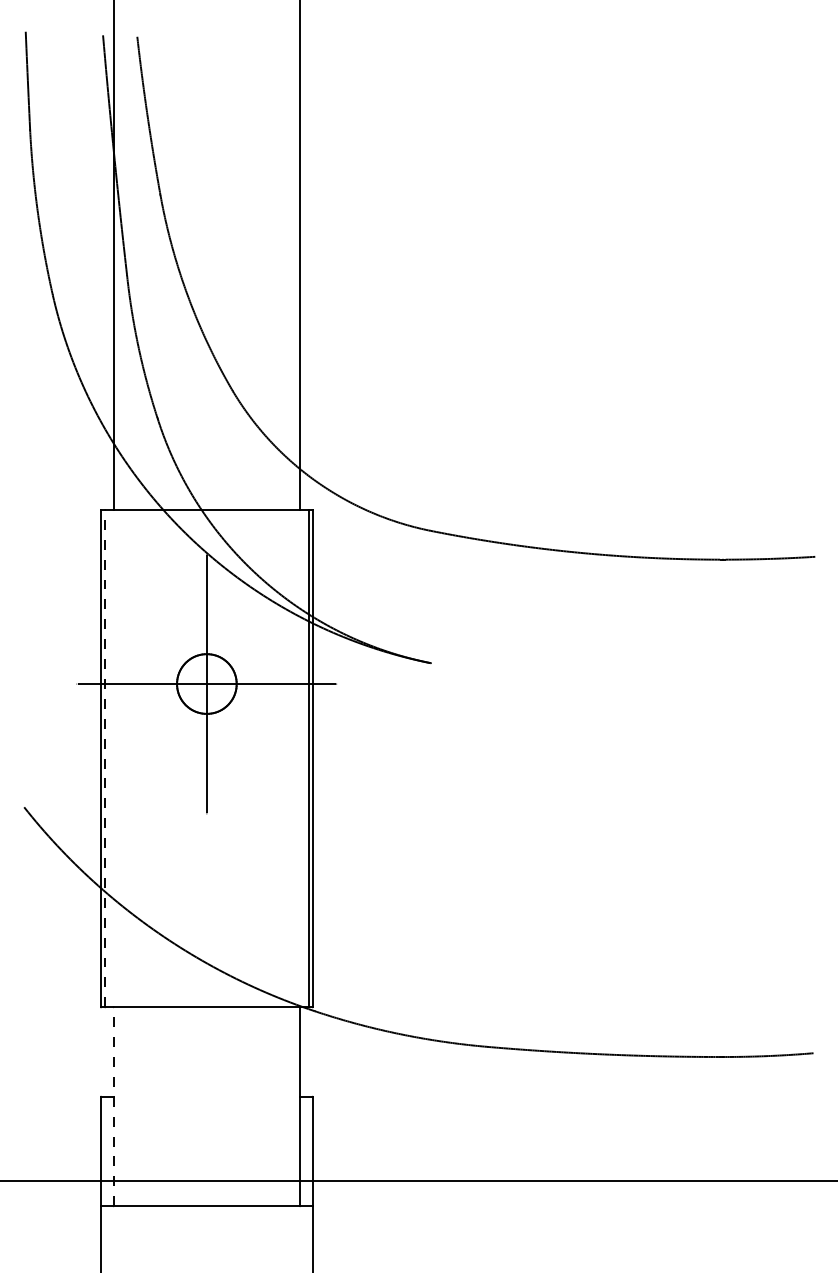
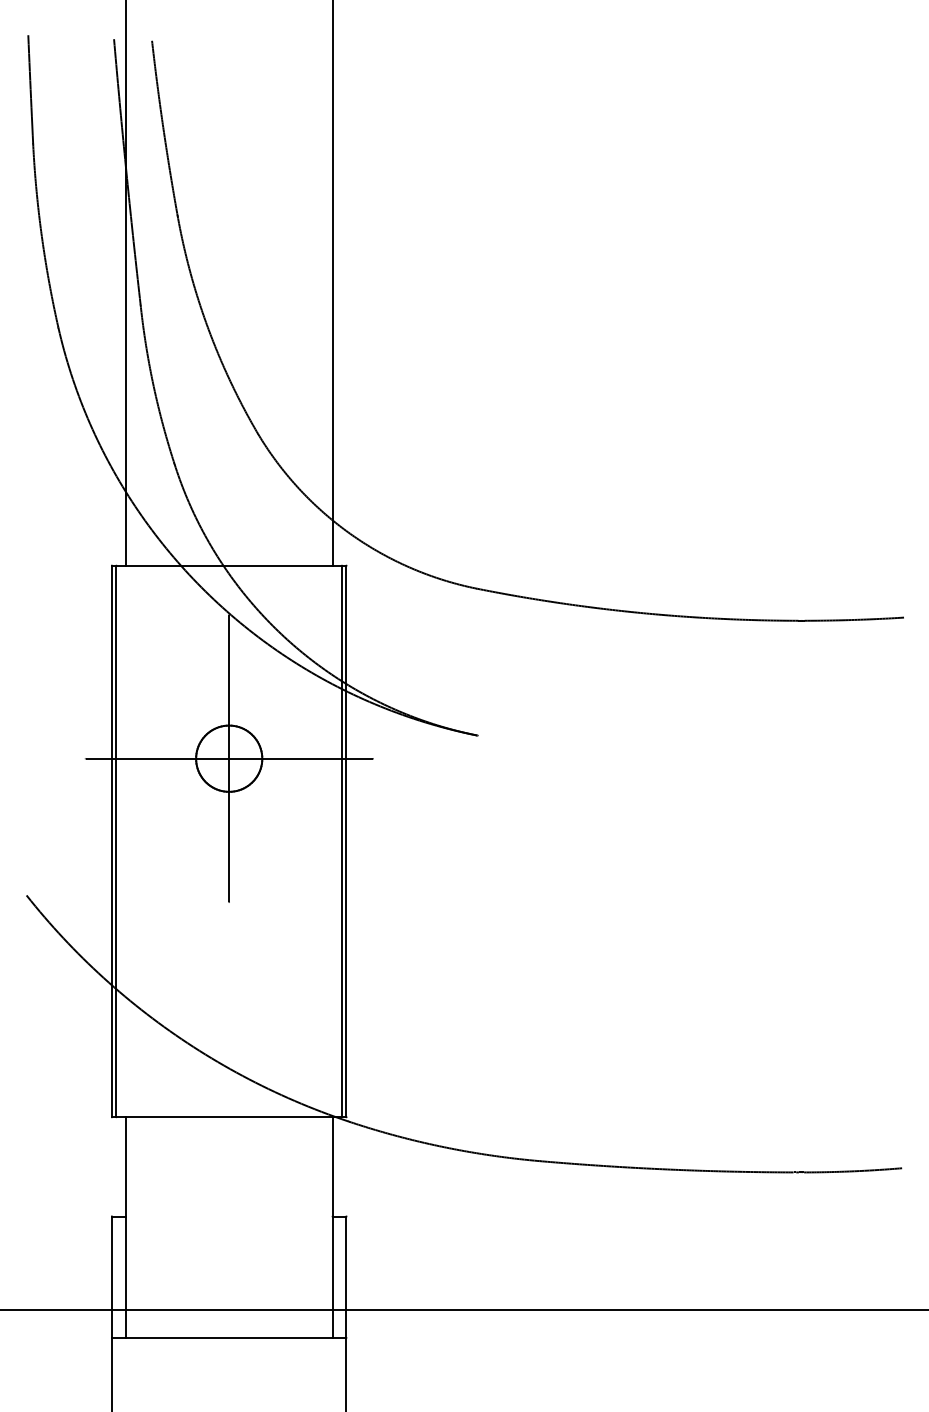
line: (105, 758) -> (116, 841), dashed -> solid
line: (113, 1106) -> (125, 1227), dashed -> solid

